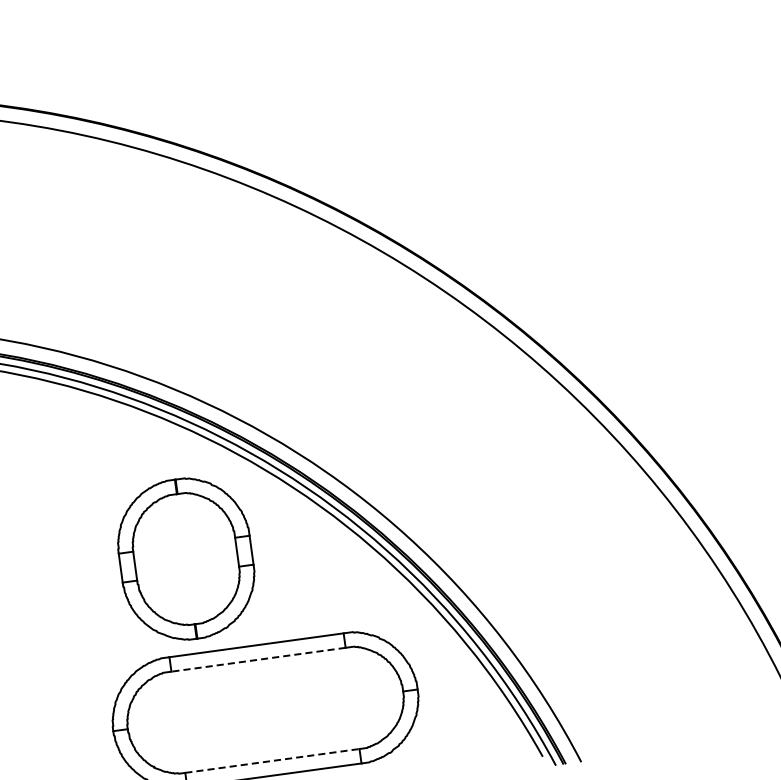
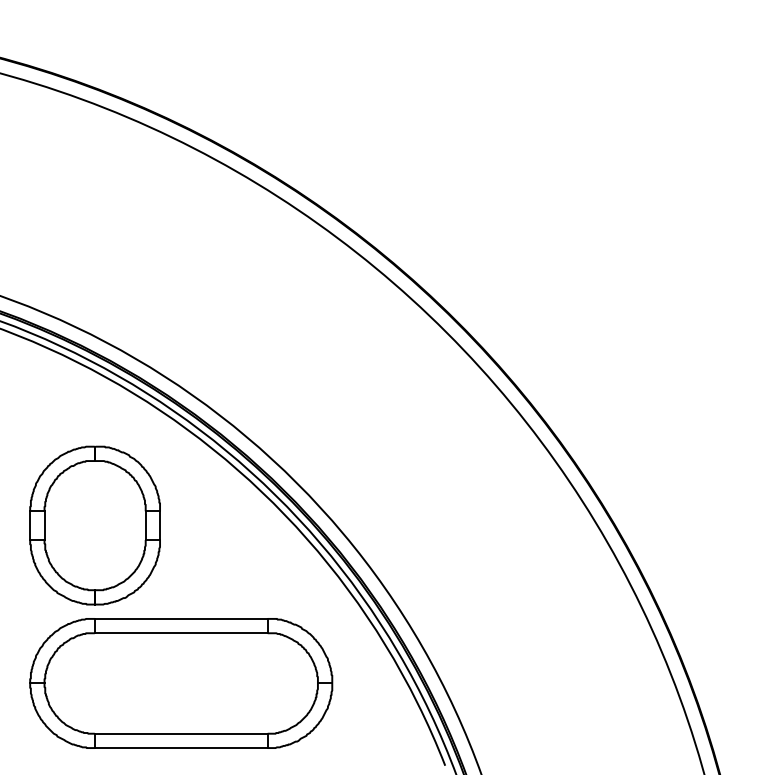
part: (185, 559) -> (94, 525), moved
line: (257, 660) -> (180, 633), dashed -> solid
line: (272, 760) -> (181, 733), dashed -> solid

